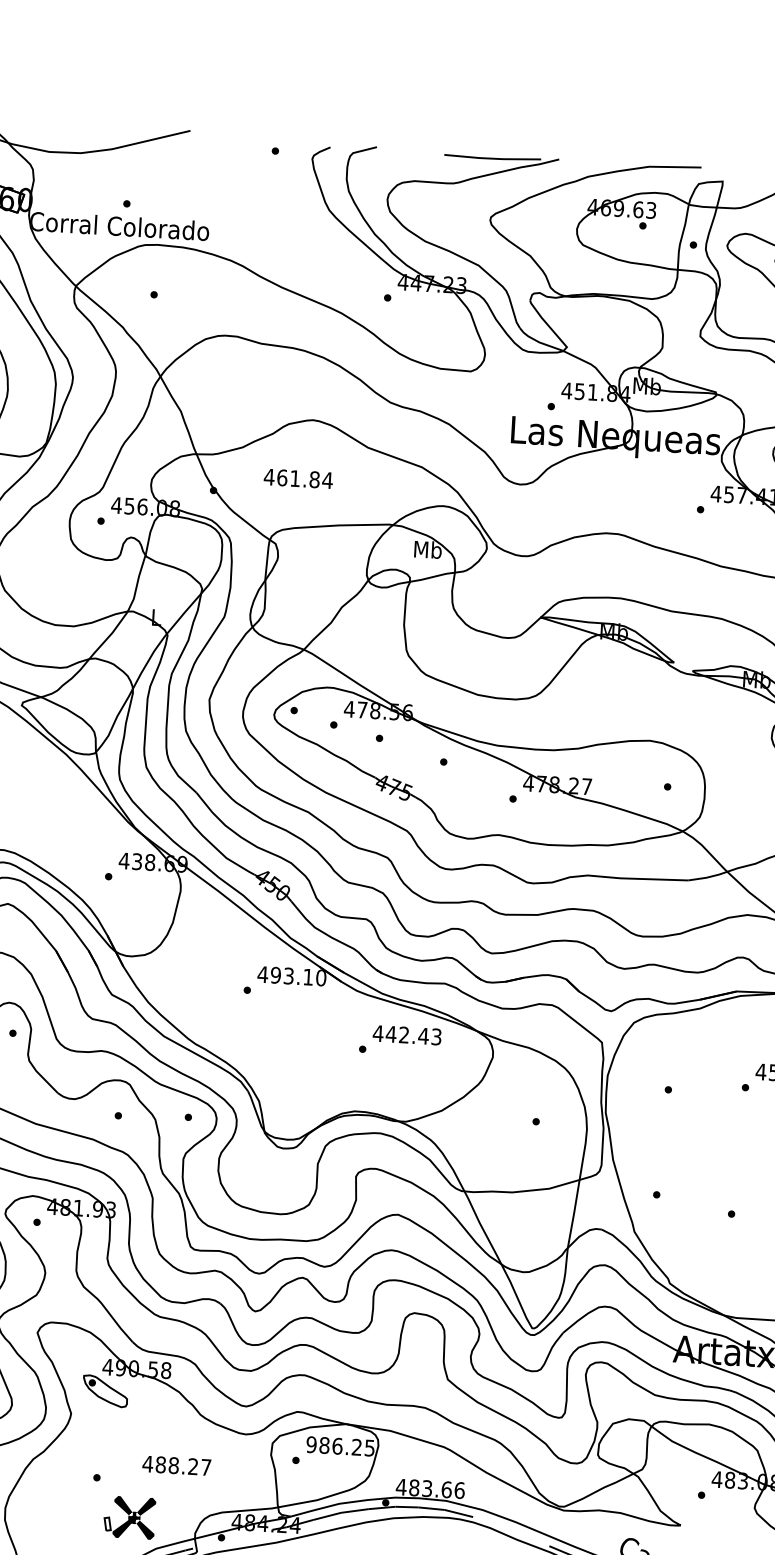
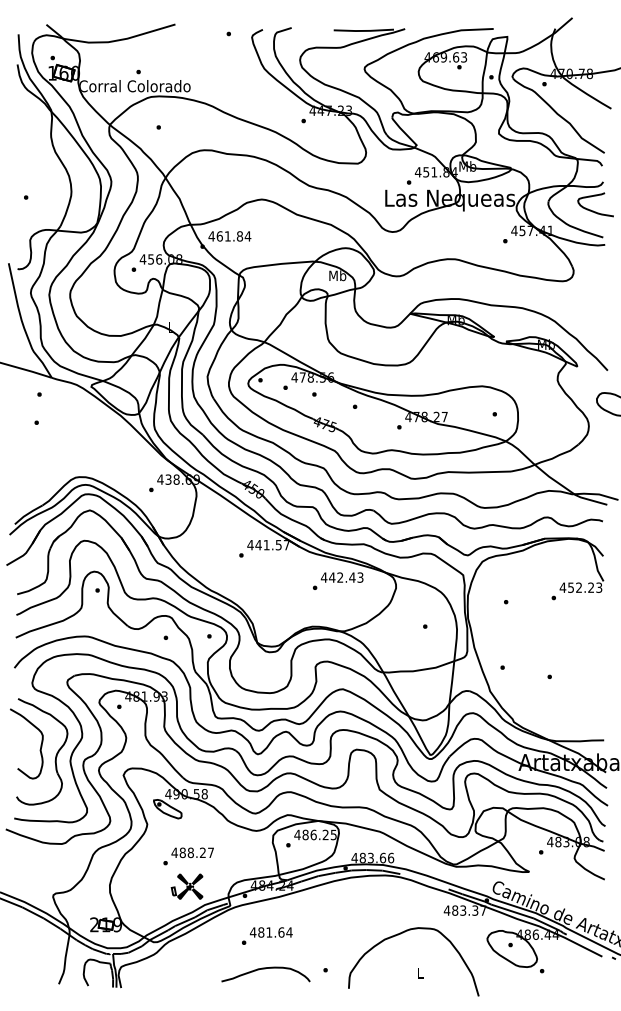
text: (297, 478) -> (229, 236), moved
text: (298, 975) -> (272, 544), 493.10 -> 441.57
text: (311, 1443) -> (297, 834), 986.25 -> 486.25
text: (176, 1465) -> (192, 852), moved

